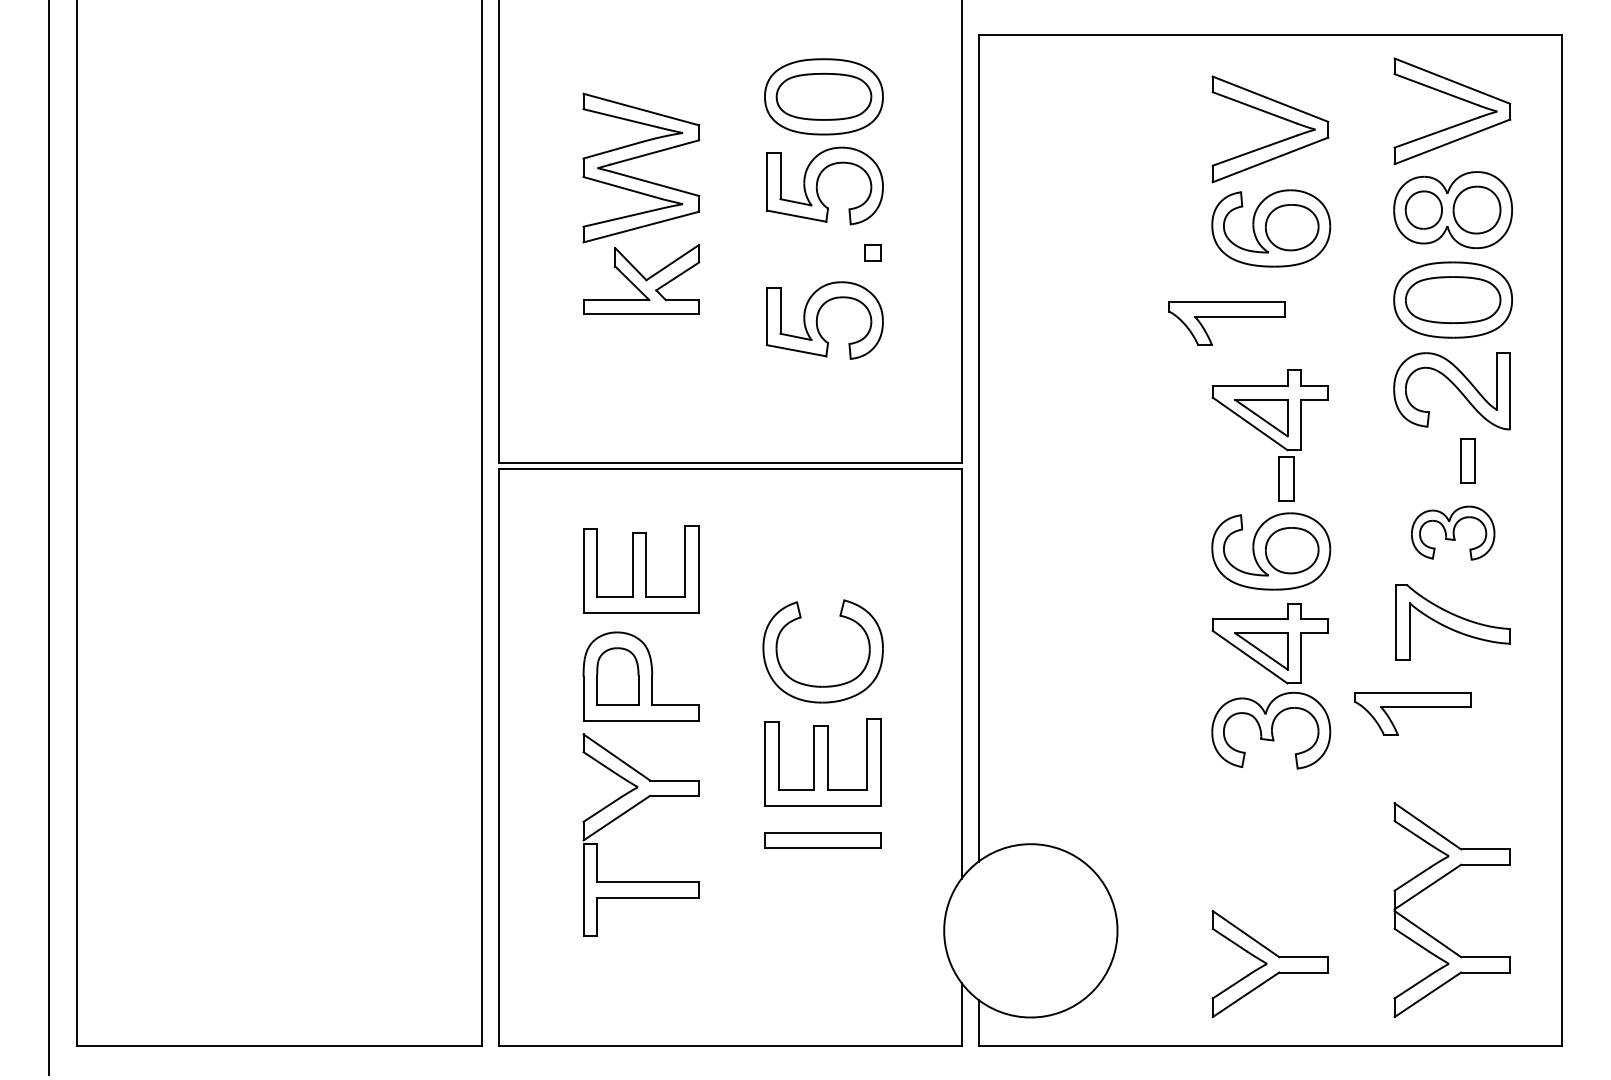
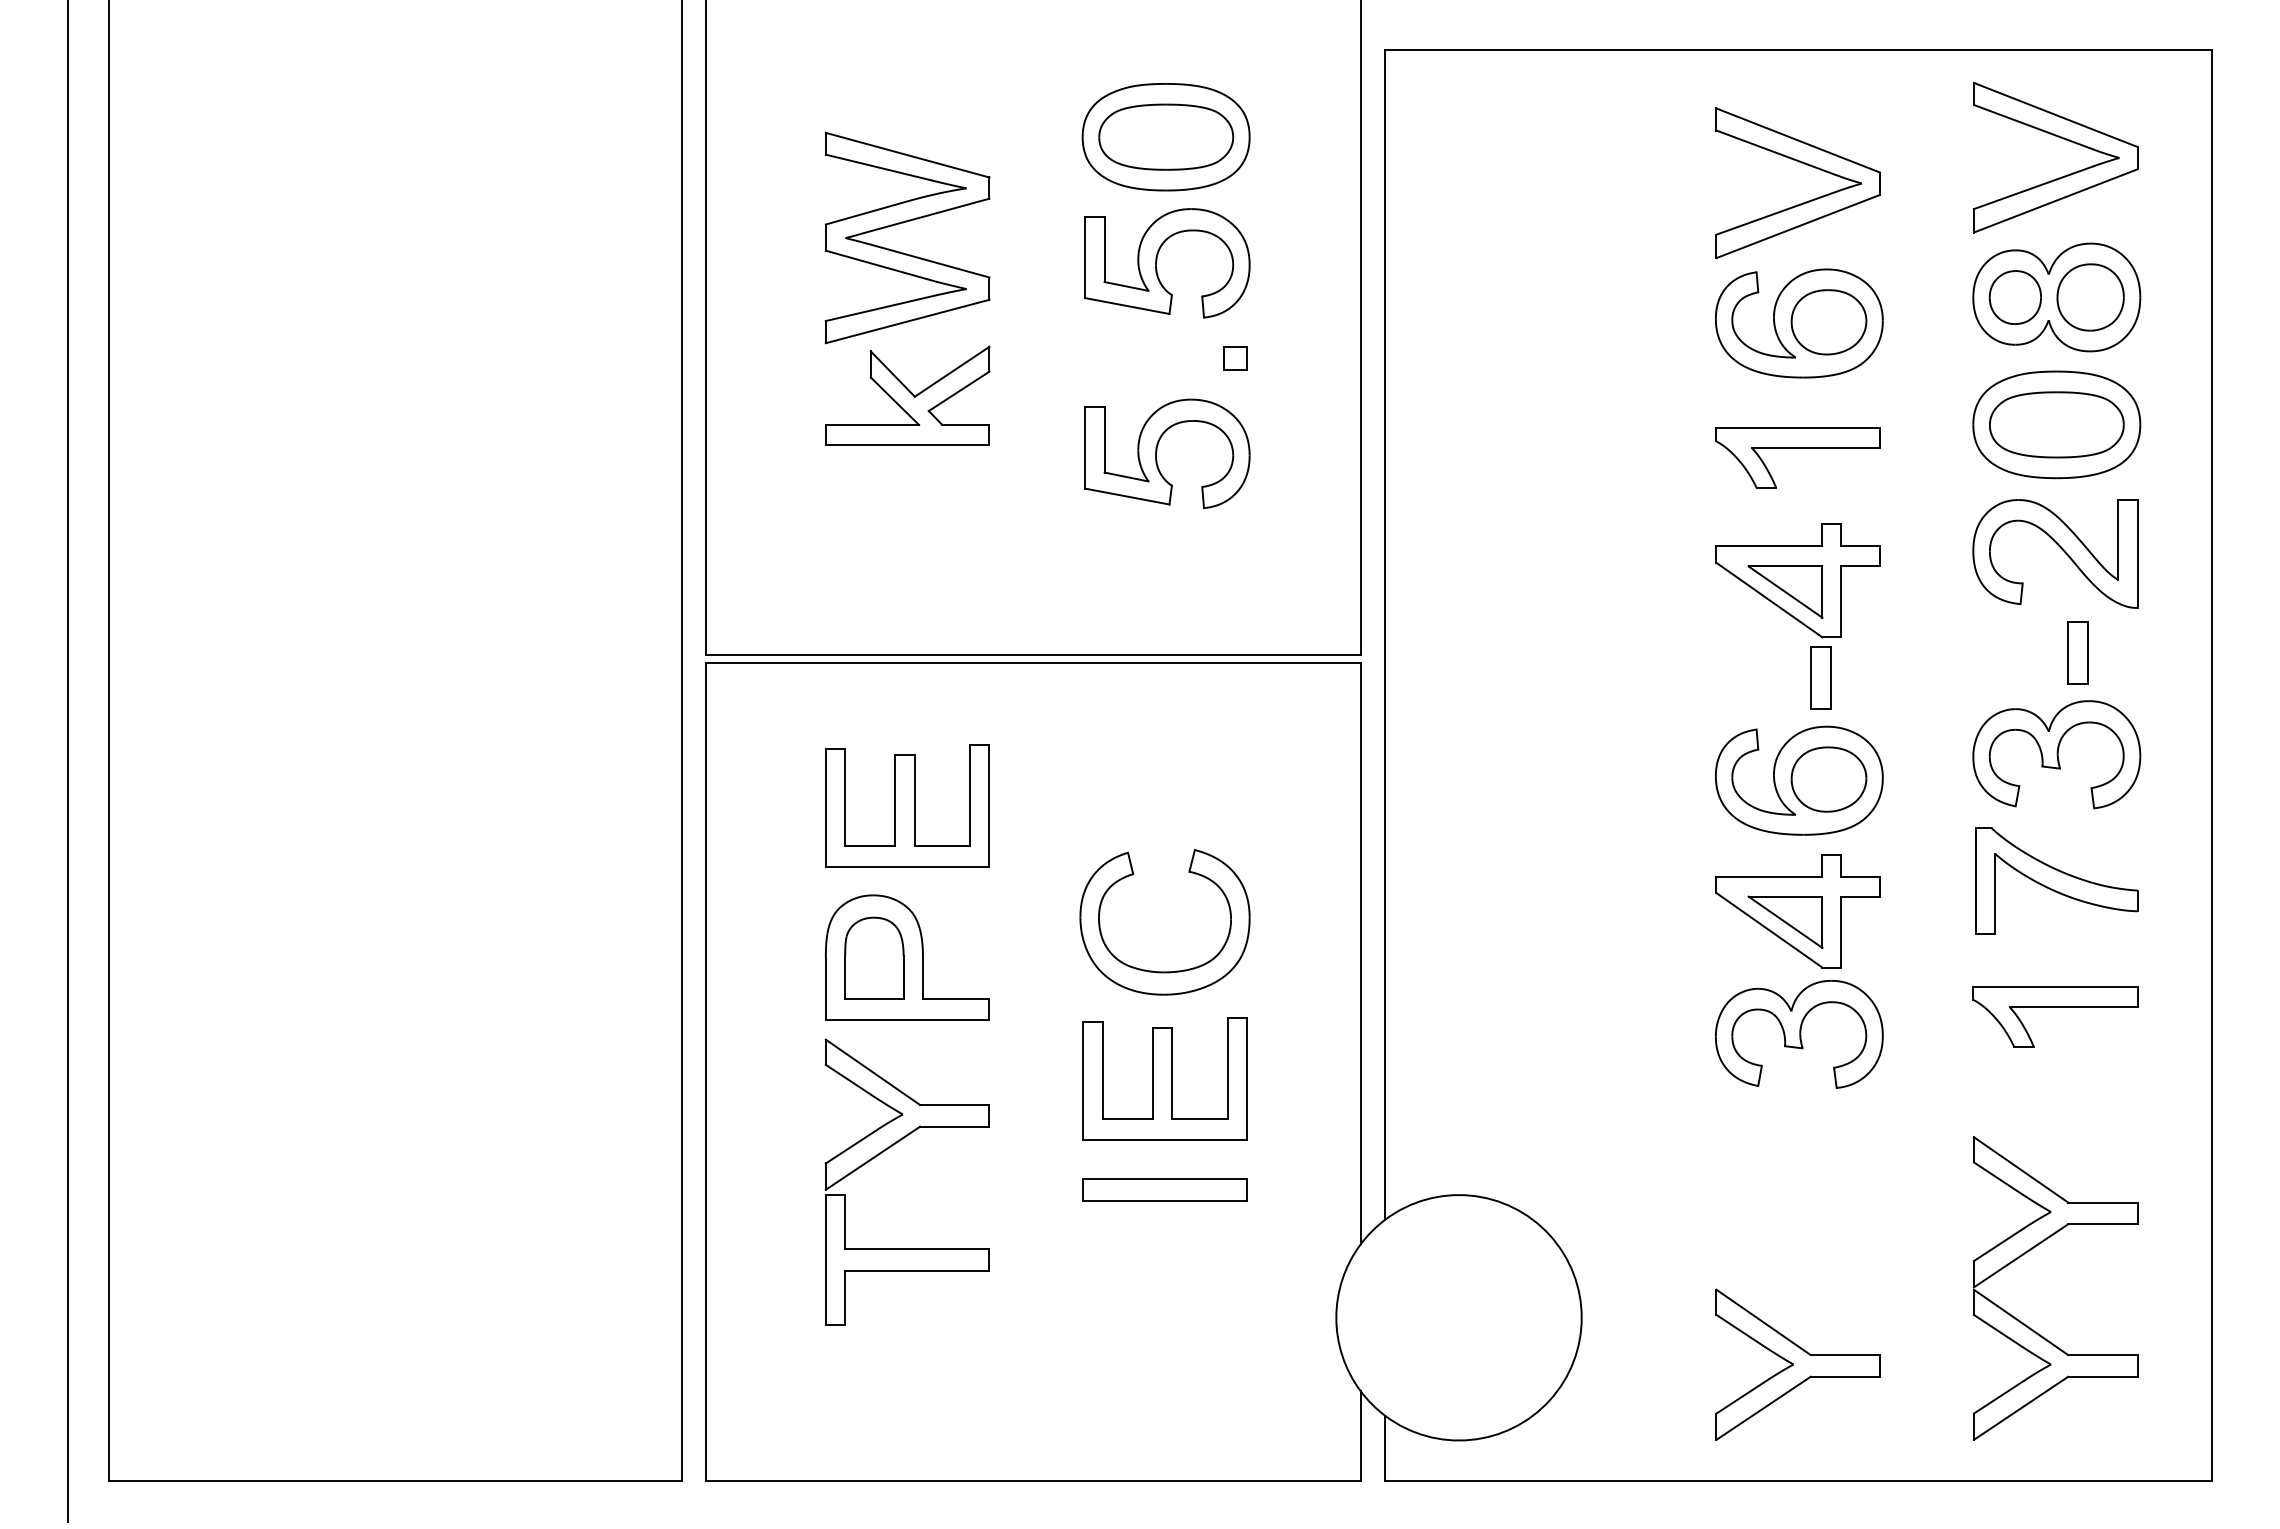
part: (1226, 316) -> (1797, 448), moved
part: (1452, 532) -> (2056, 754), size x1.43
part: (1413, 707) -> (2055, 1007), moved

